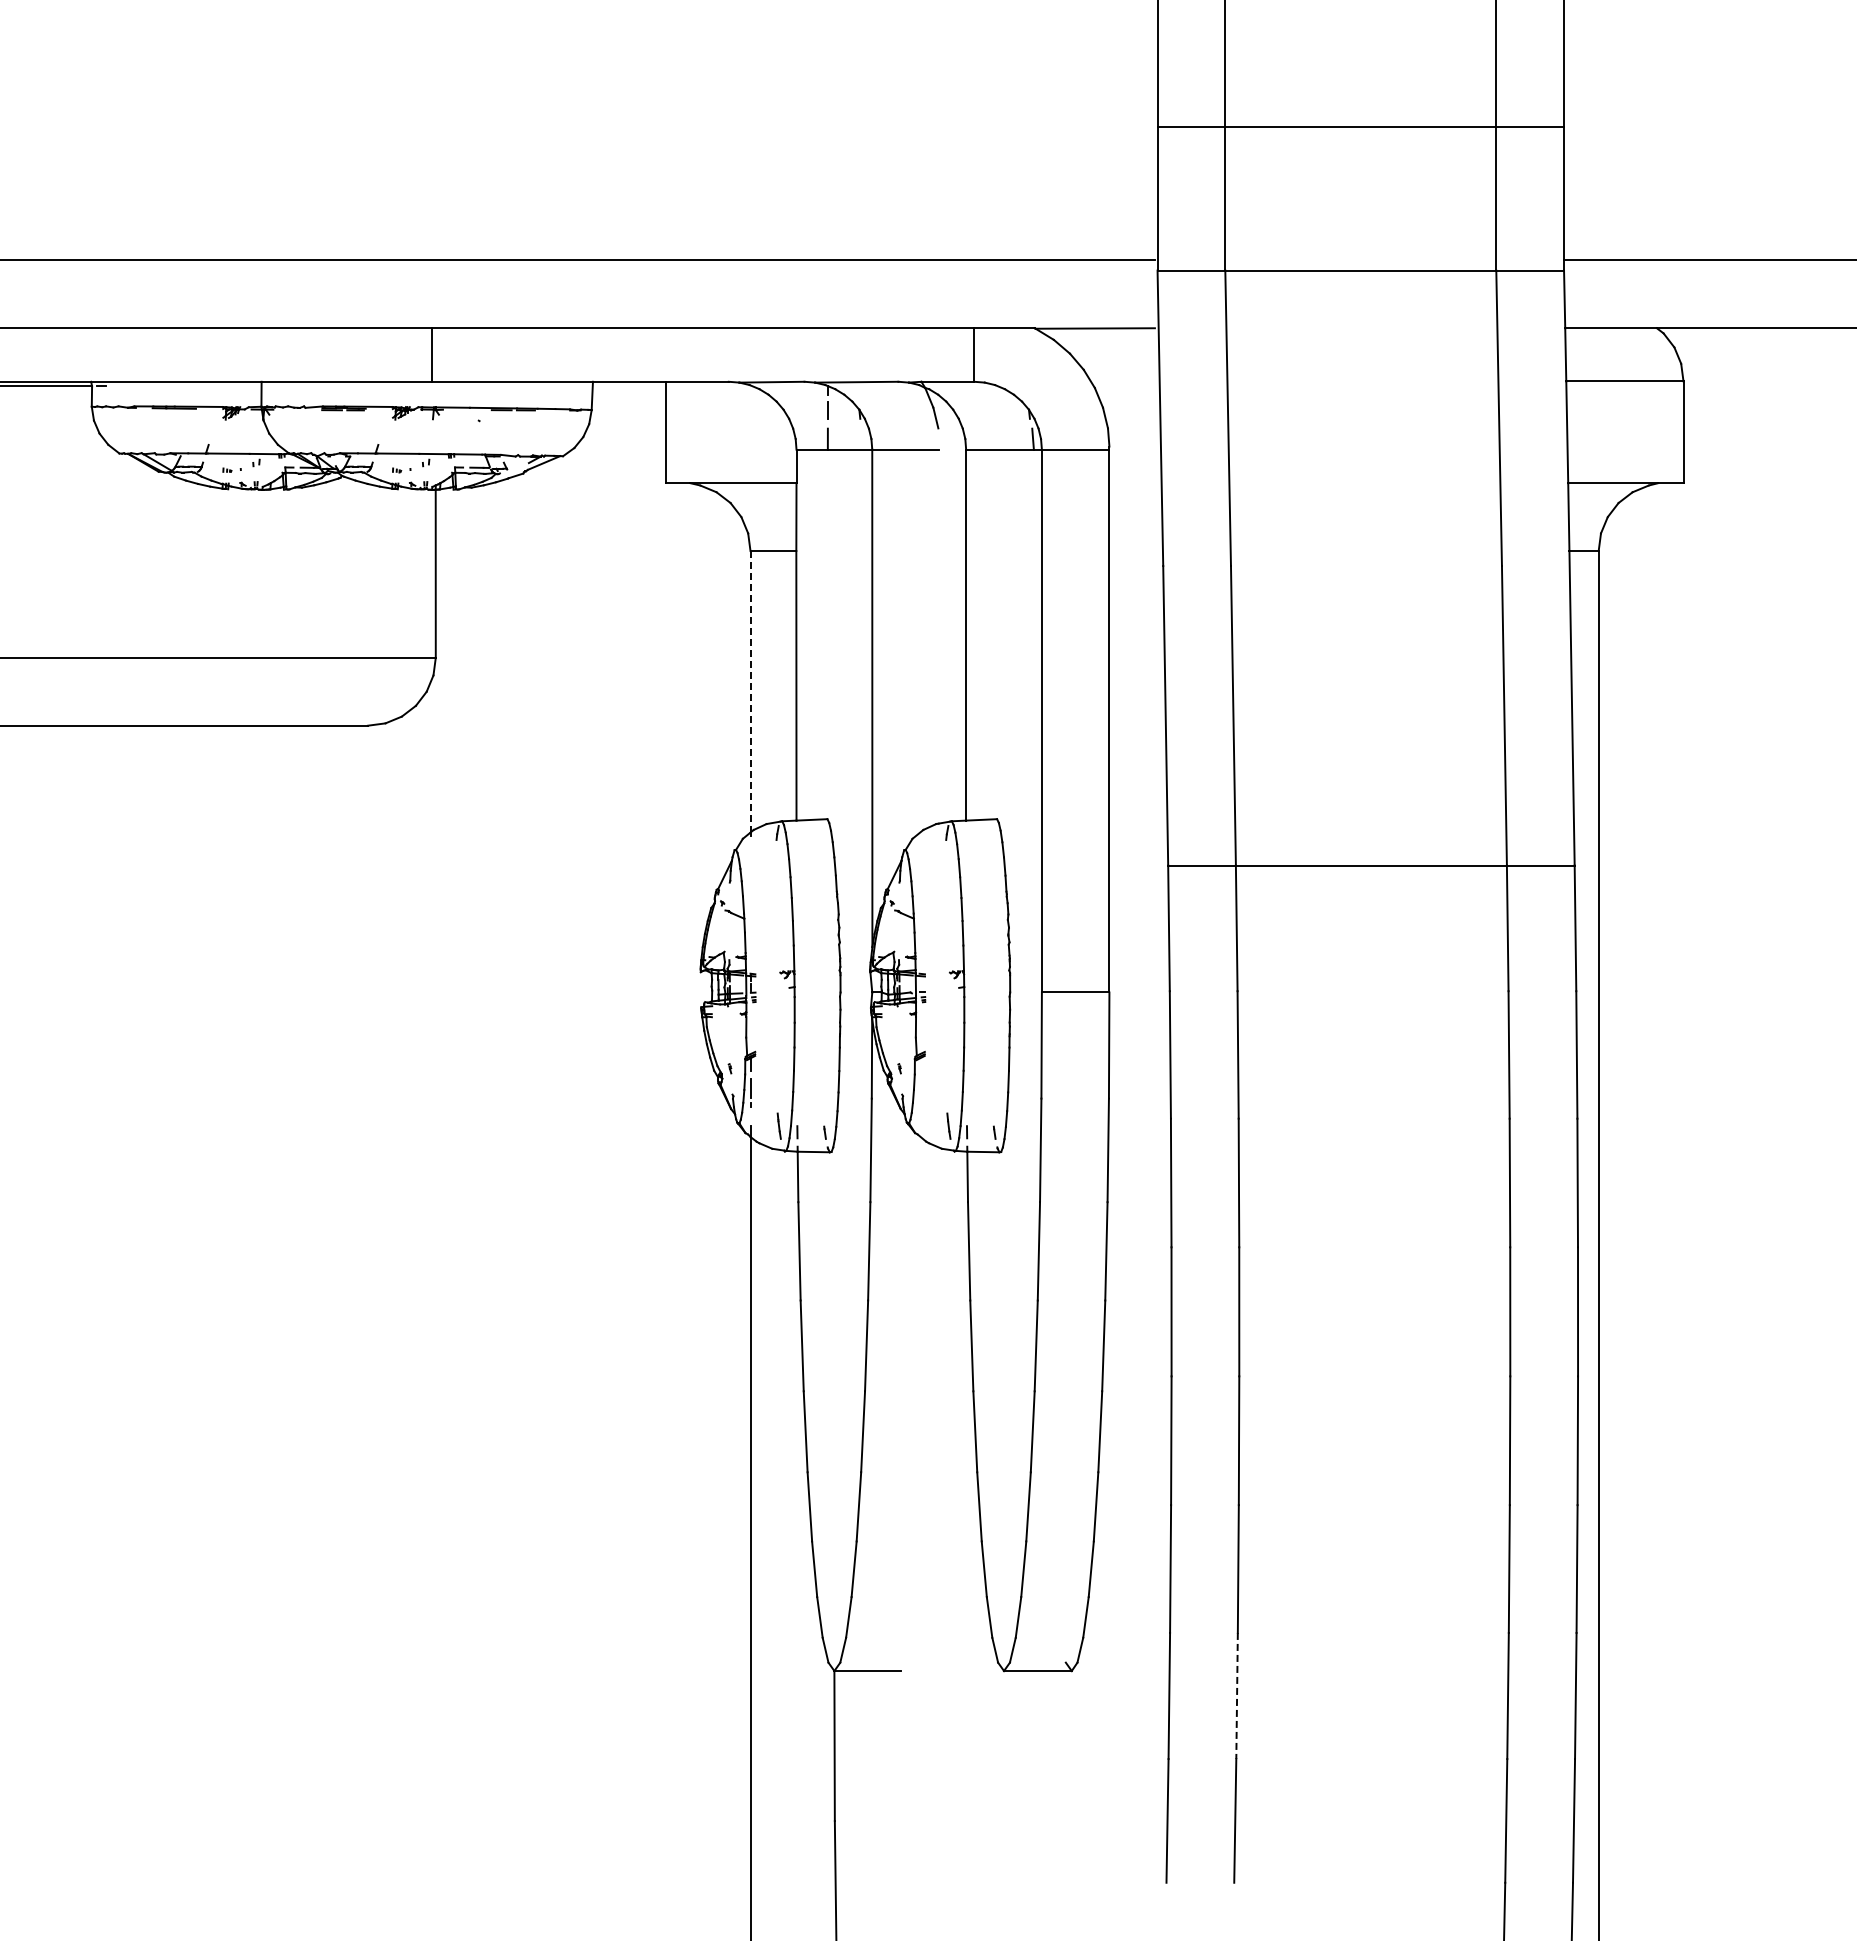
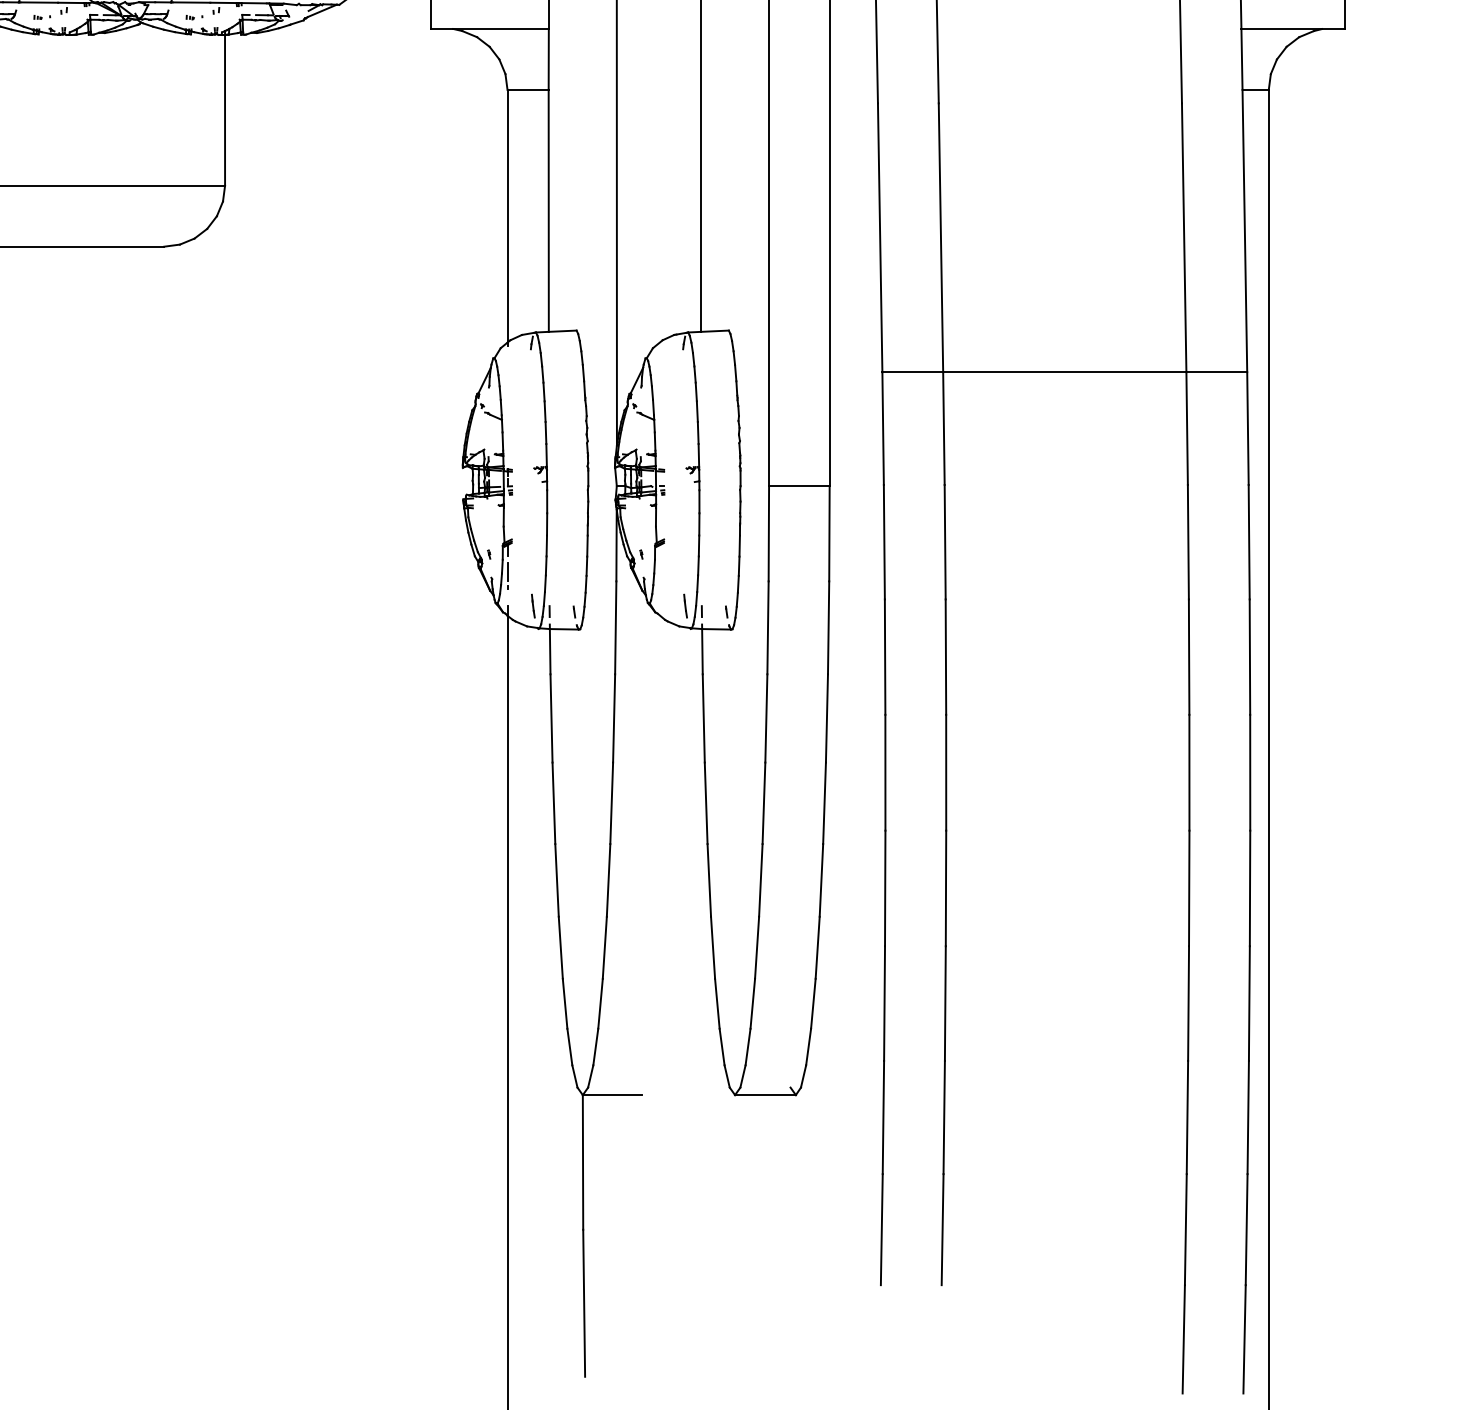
line: (750, 691) -> (507, 215), dashed -> solid
line: (1237, 1696) -> (944, 1117), dashed -> solid

